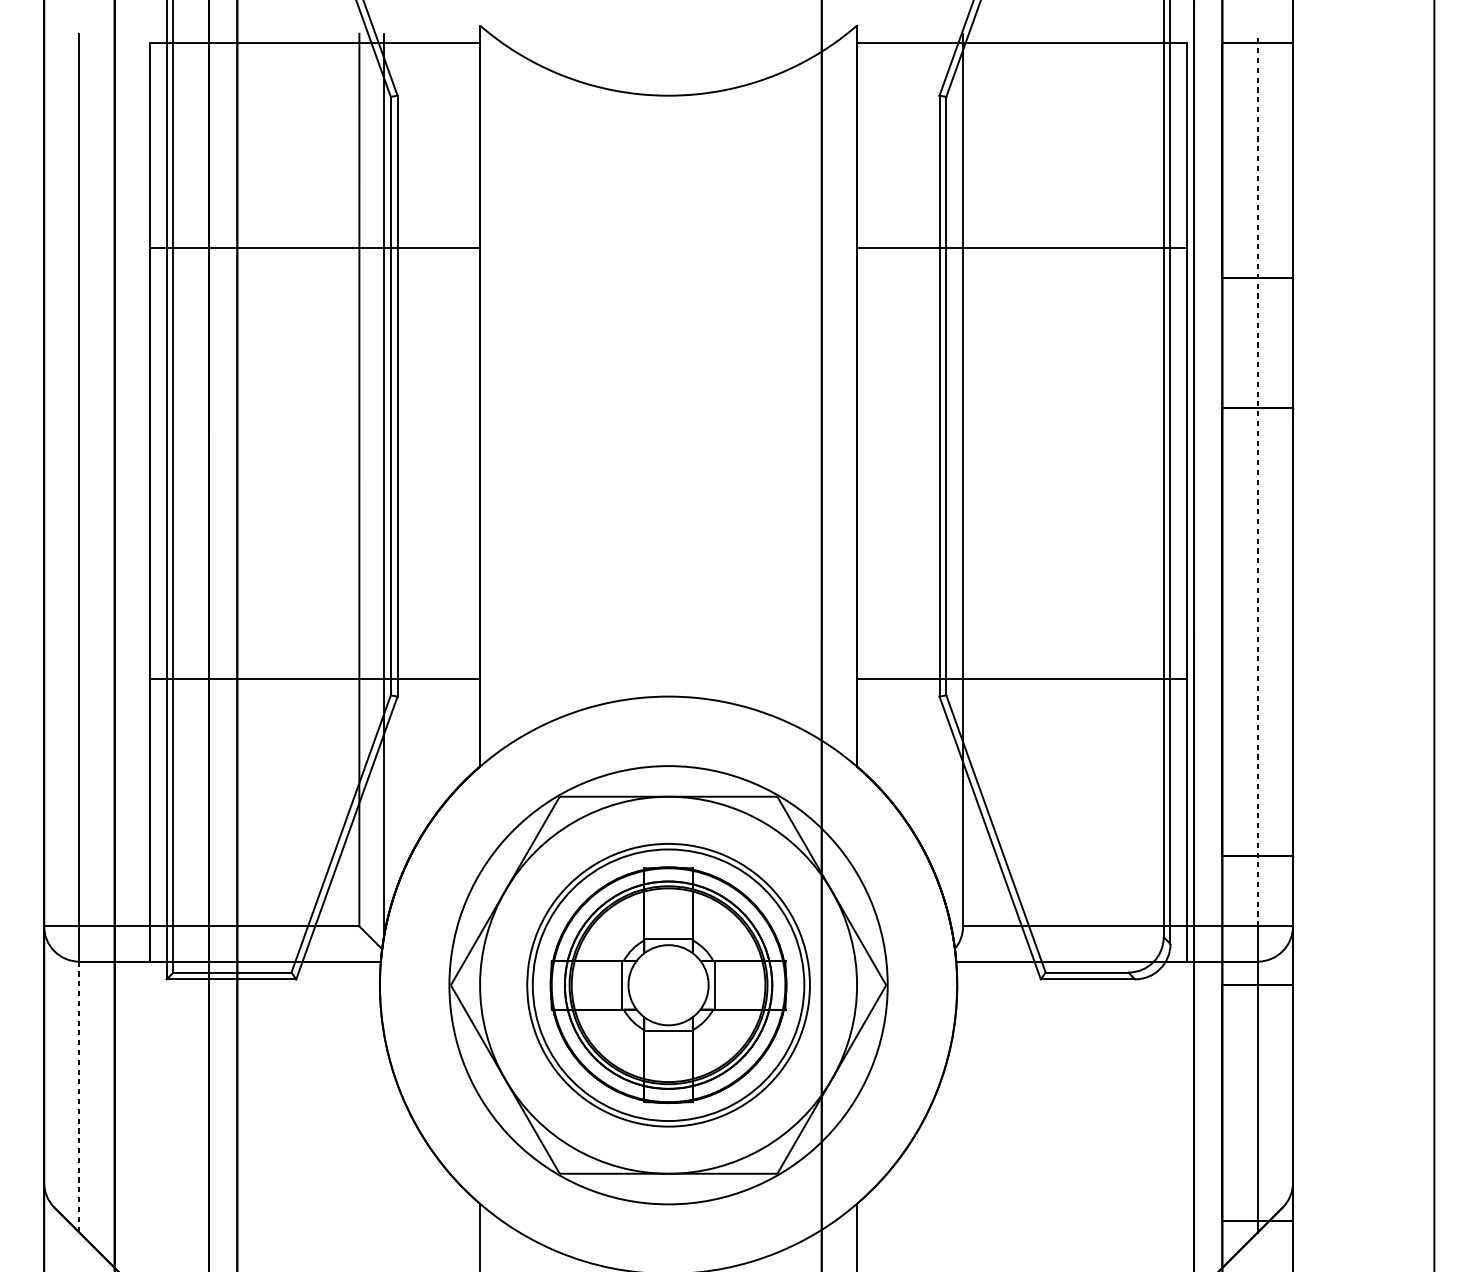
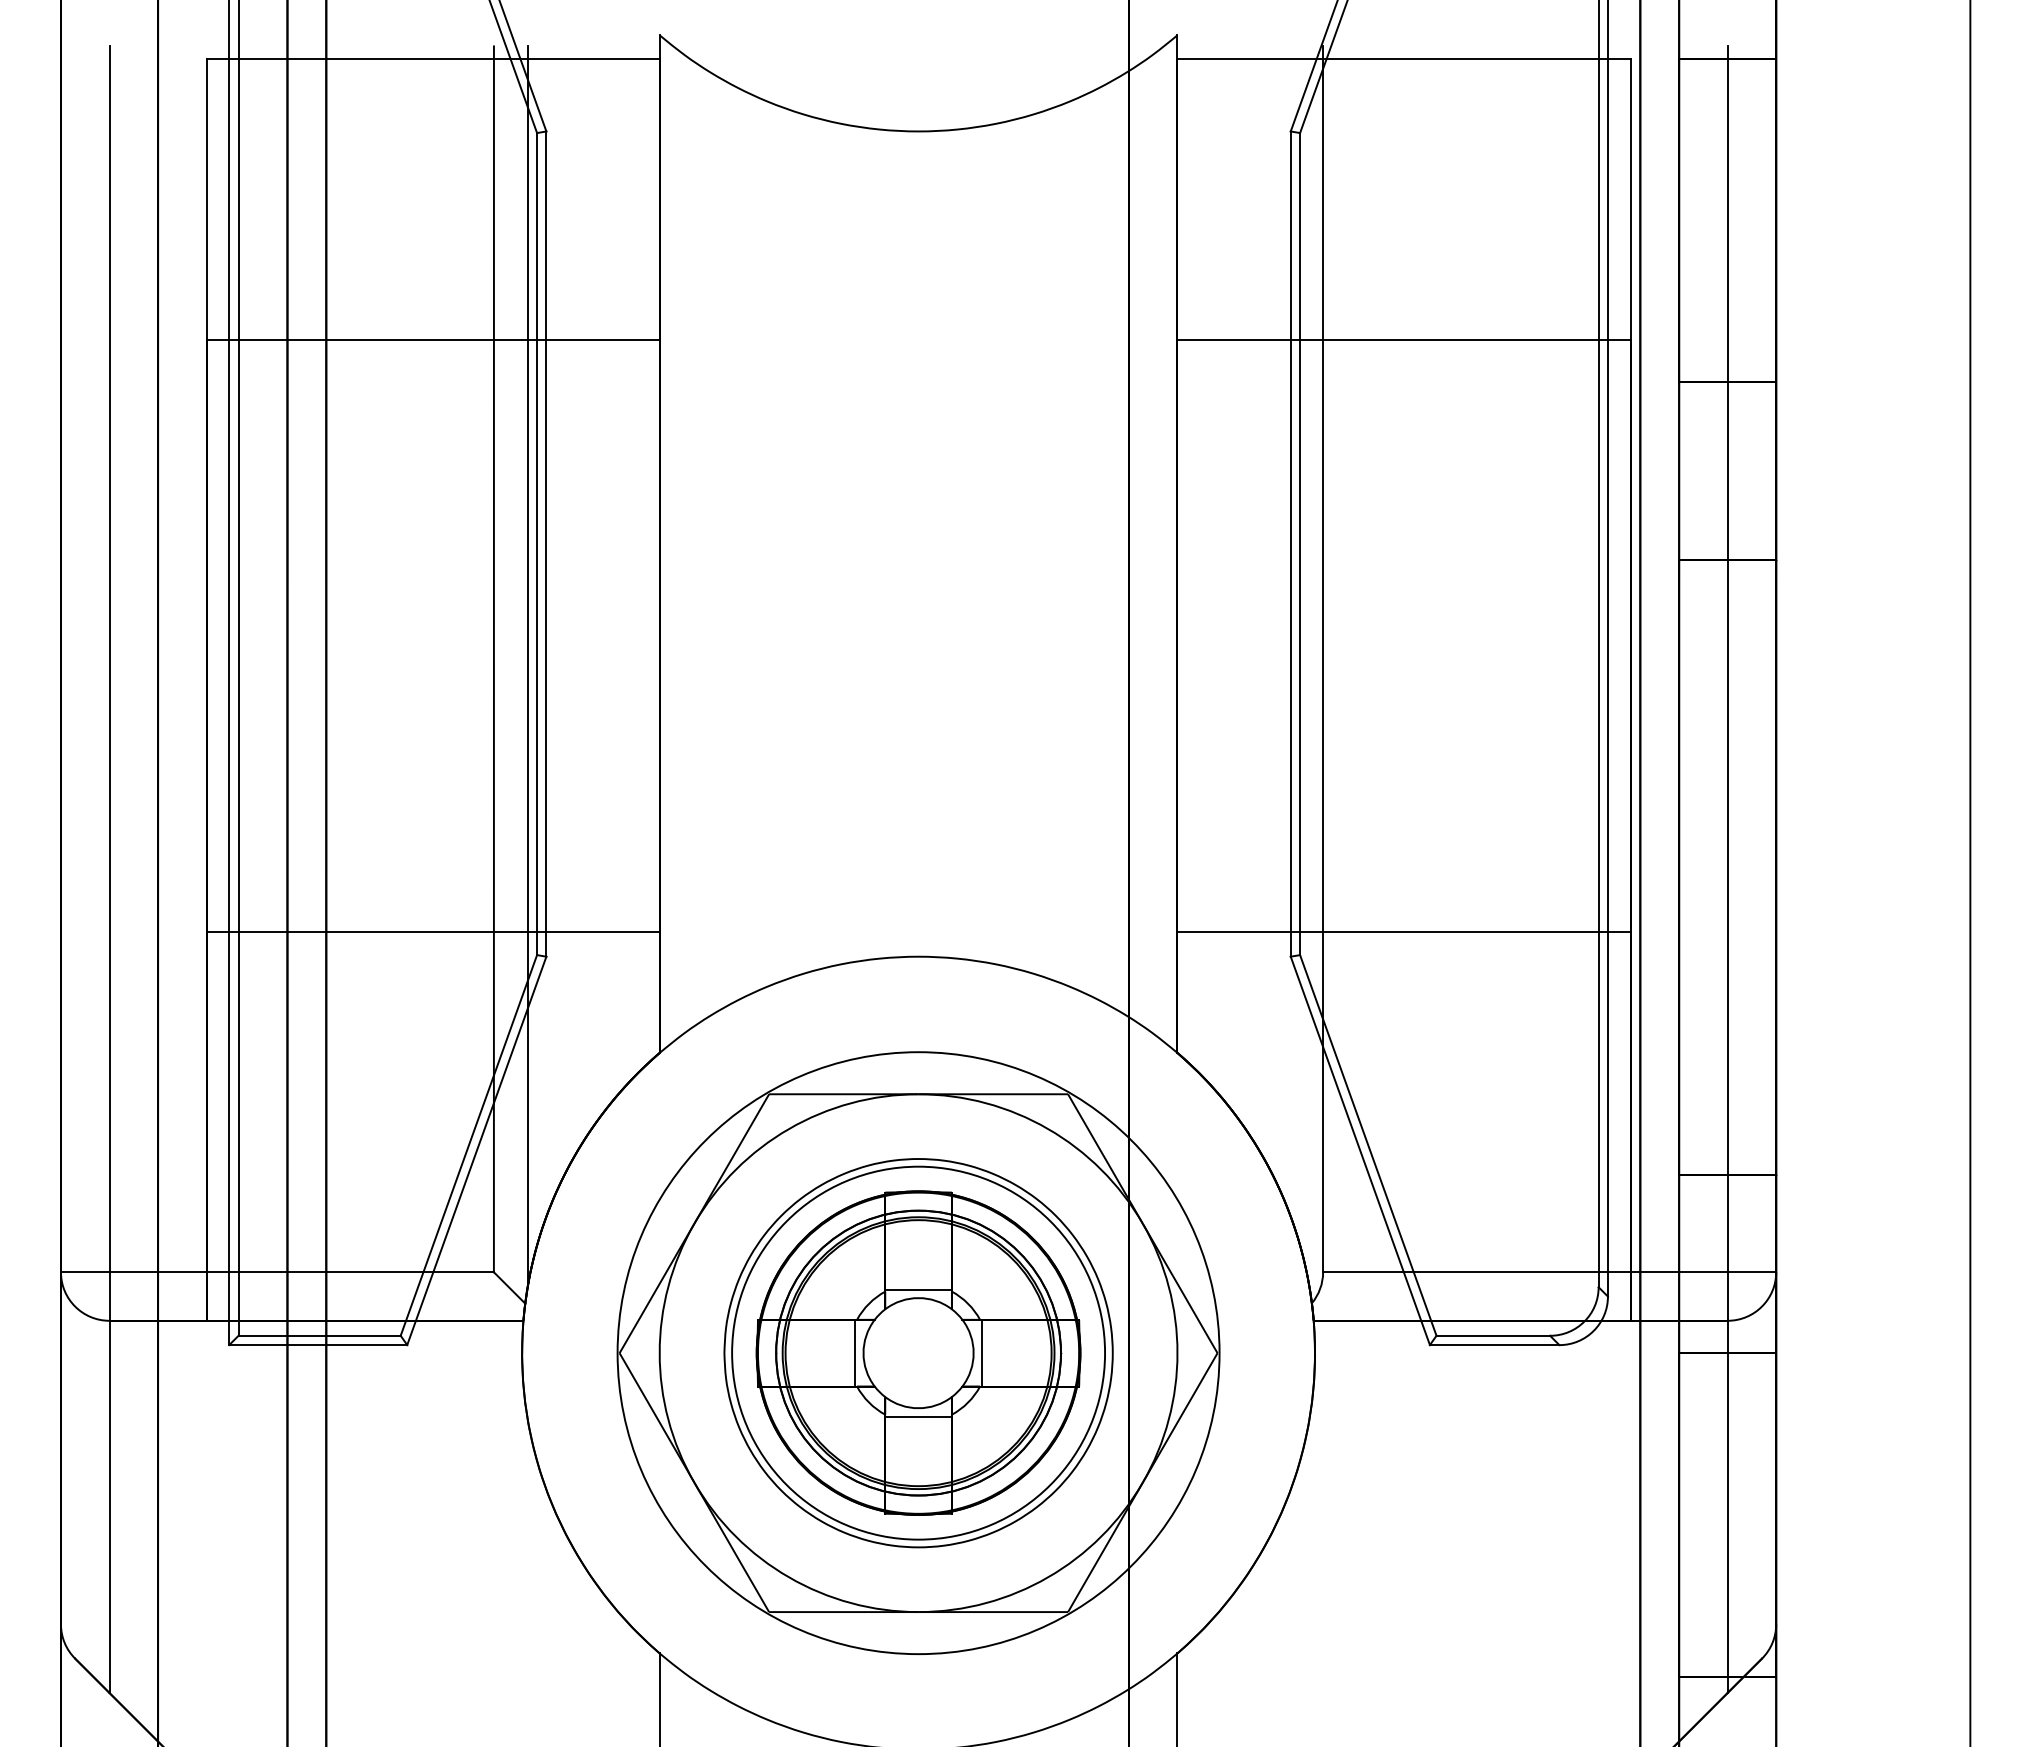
line: (1257, 480) -> (1727, 659), dashed -> solid
line: (79, 1097) -> (109, 1507), dashed -> solid

